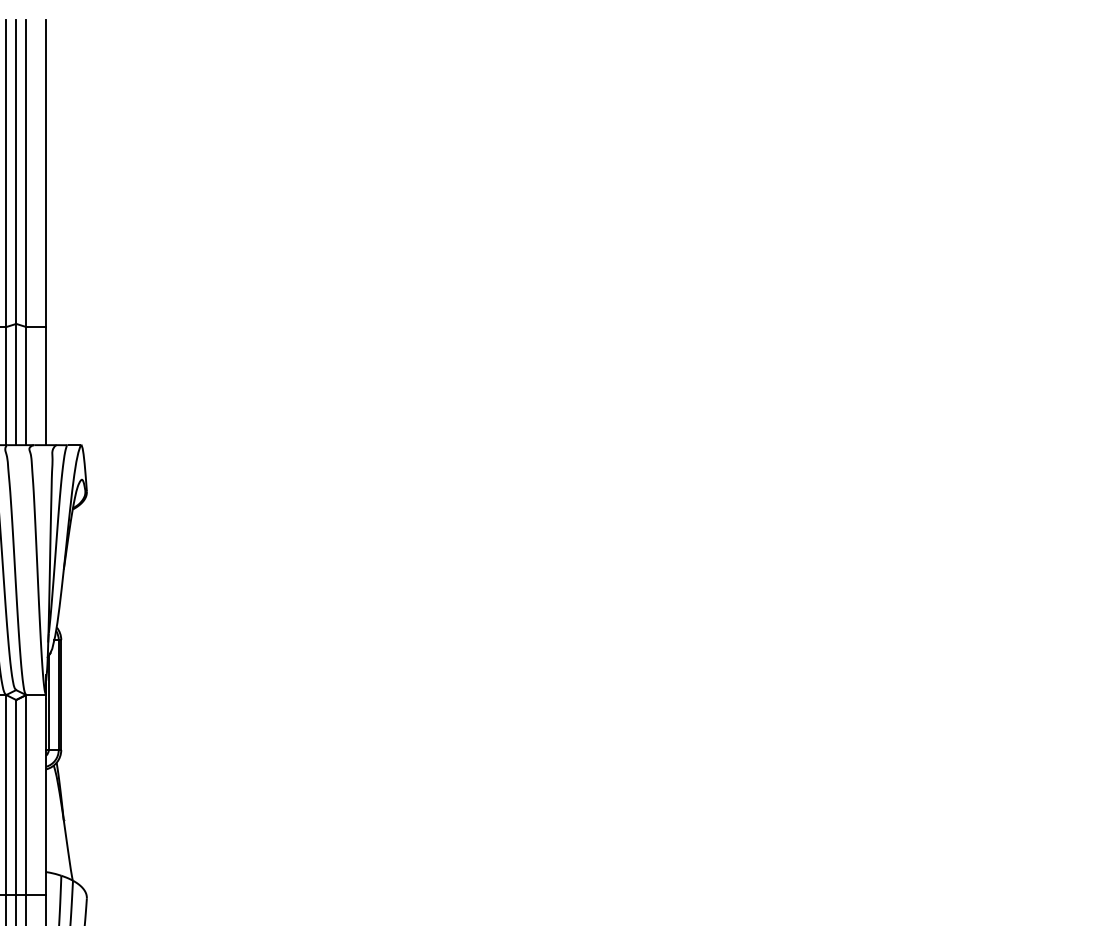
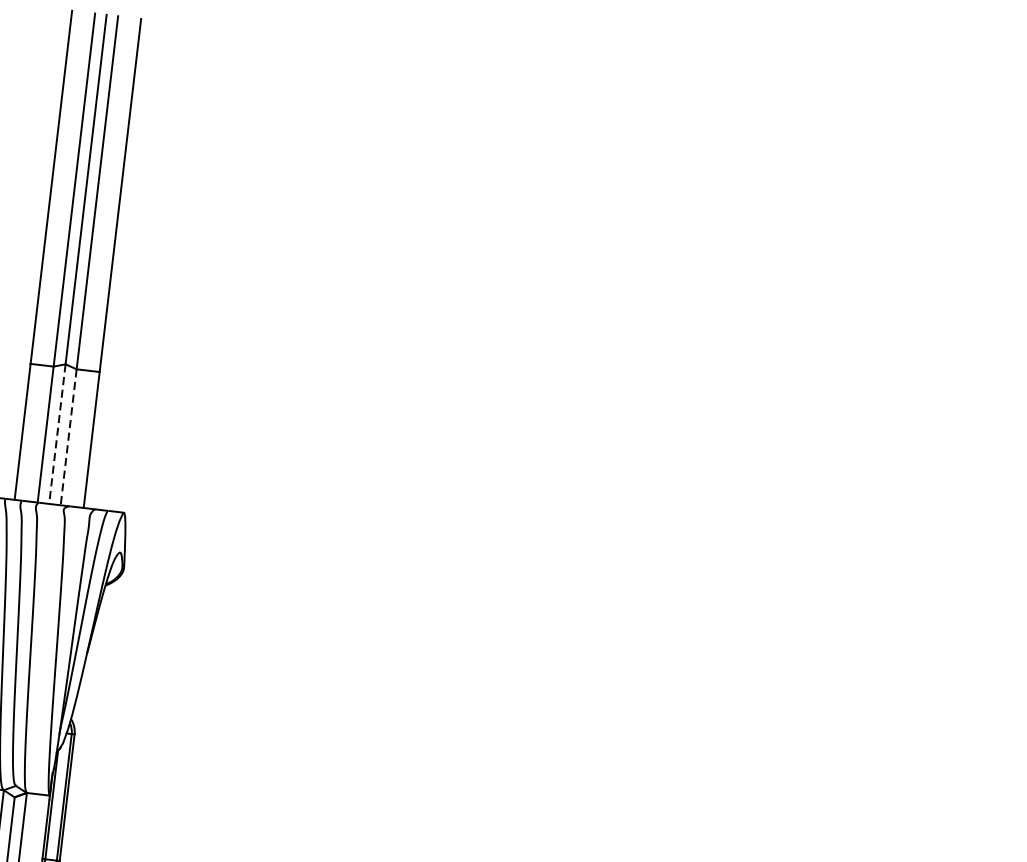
line: (16, 384) -> (57, 434), solid -> dashed
line: (26, 386) -> (68, 437), solid -> dashed

